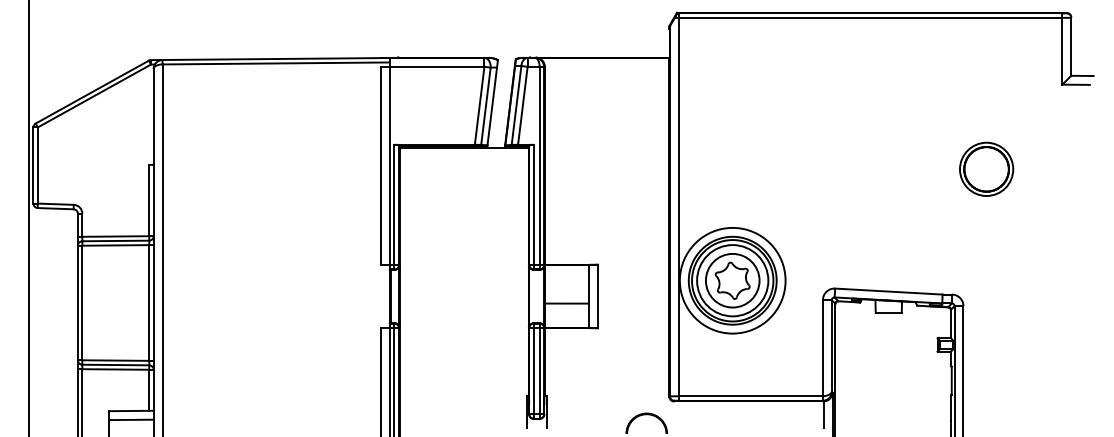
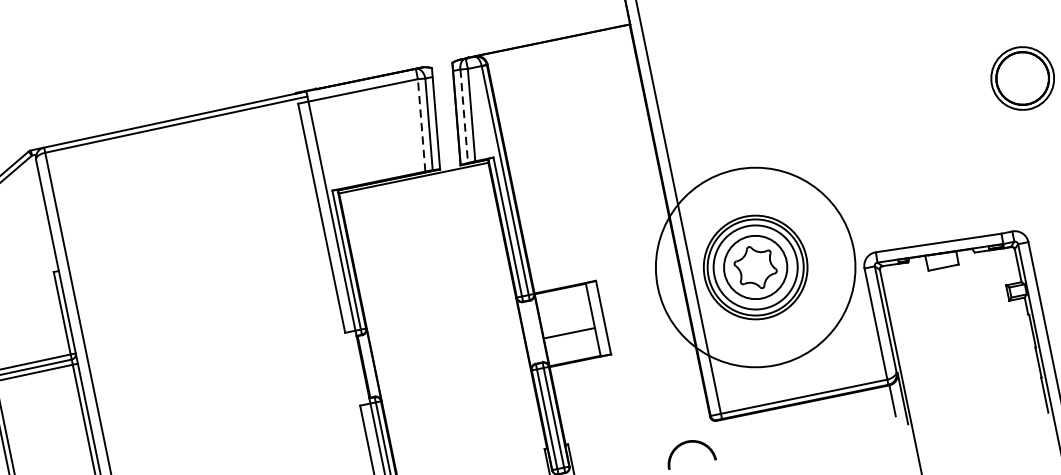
line: (479, 105) -> (421, 125), solid -> dashed
line: (516, 105) -> (464, 116), solid -> dashed
circle: (732, 280) -> (755, 267), size x1.6

